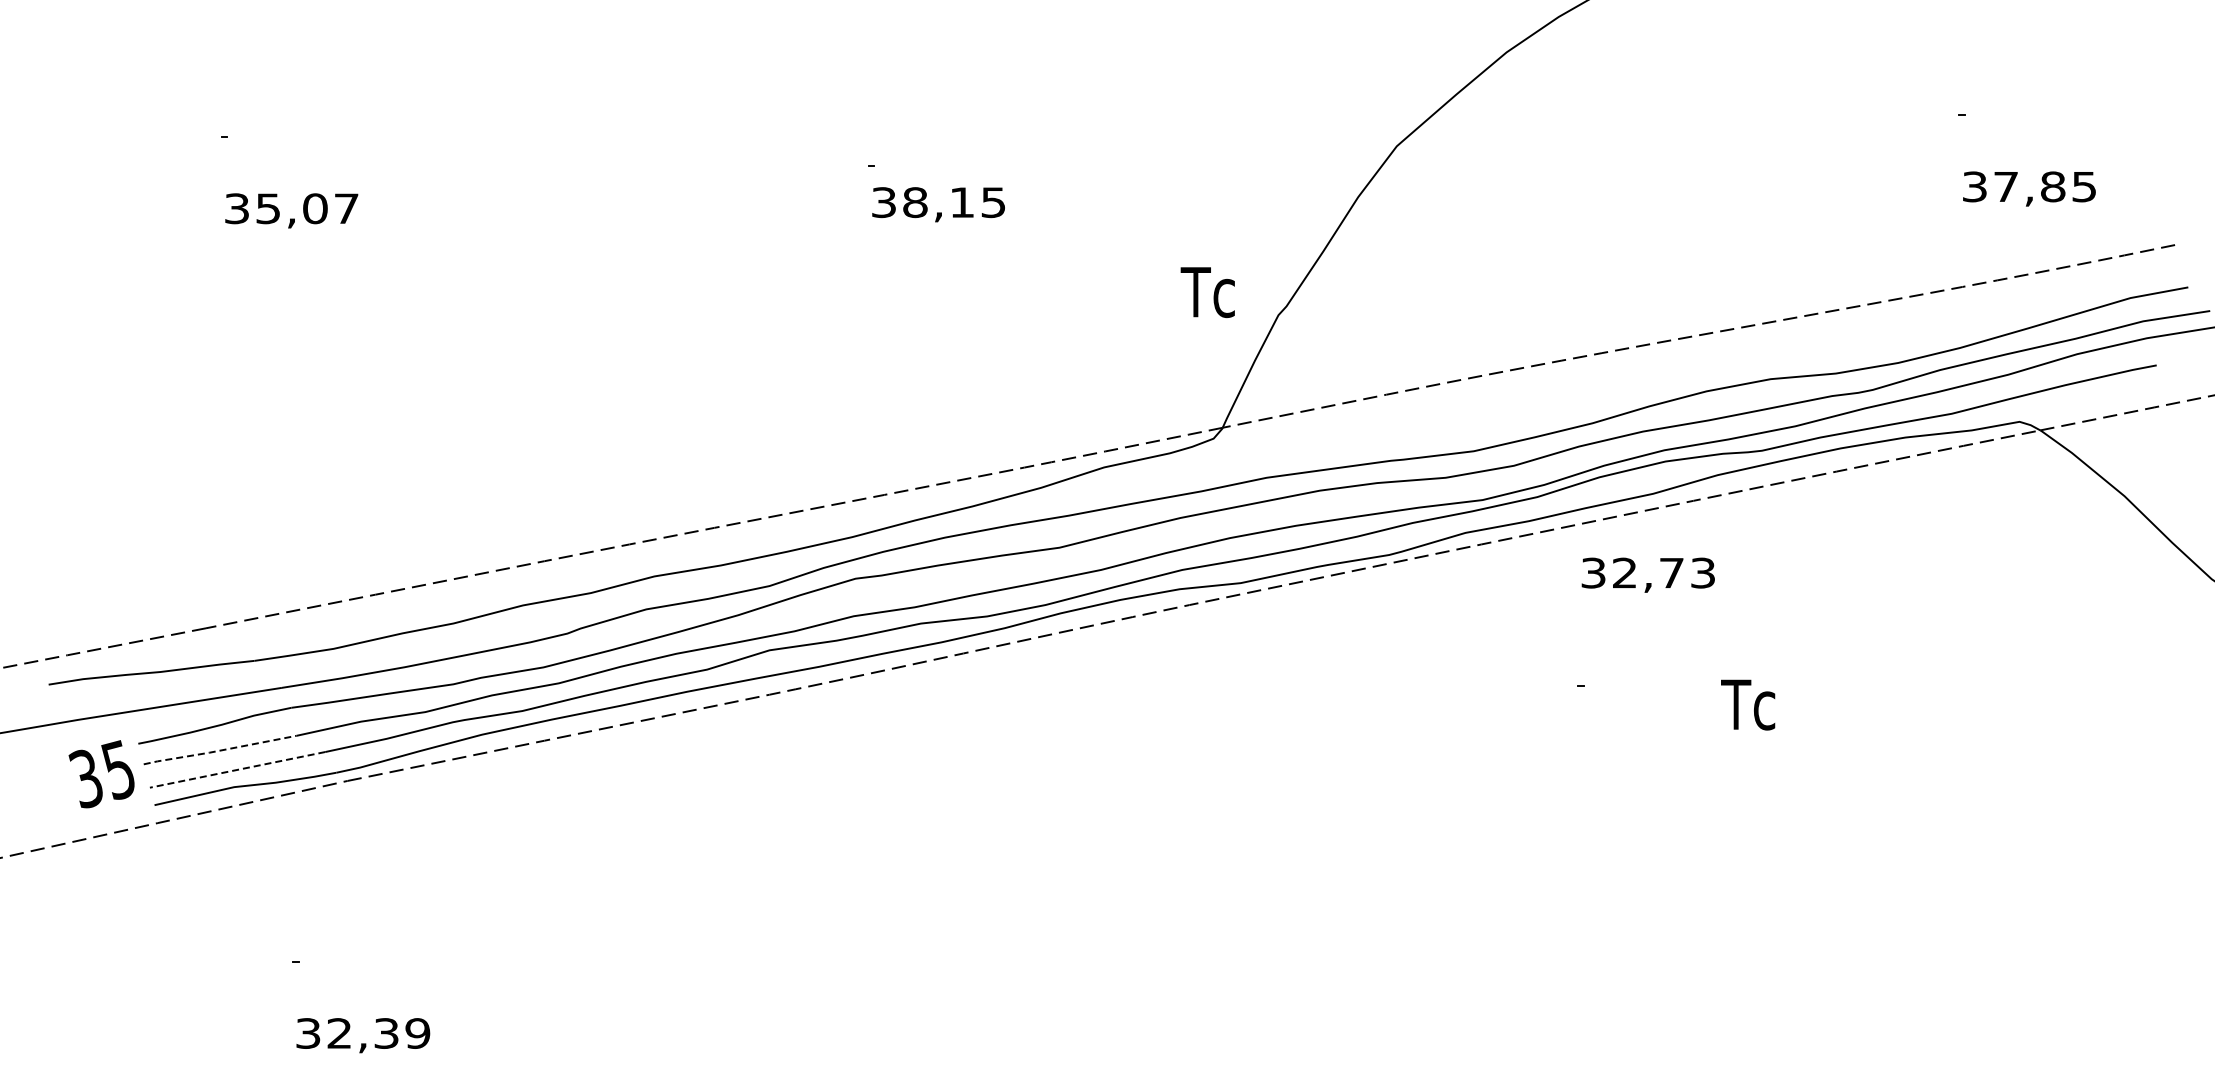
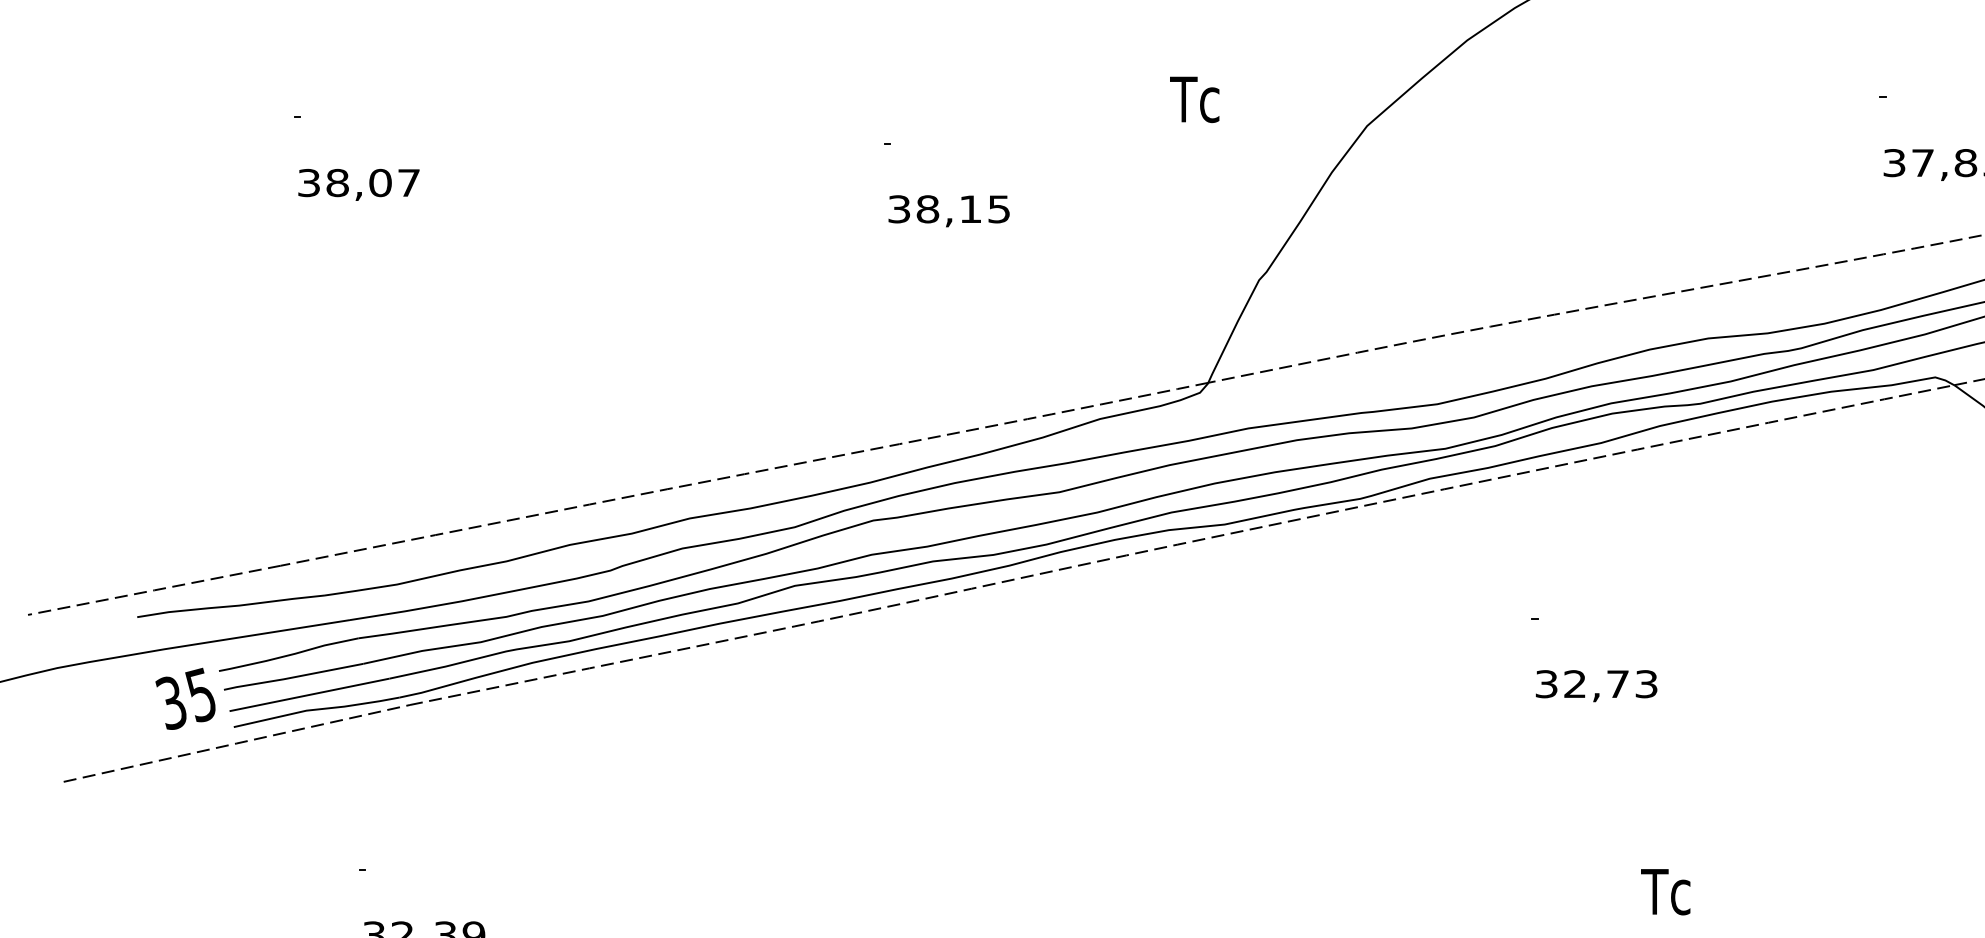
text: (938, 204) -> (949, 211), moved
text: (268, 208) -> (337, 182), 35,07 -> 38,07
text: (1207, 292) -> (1194, 99), moved
text: (1647, 574) -> (1595, 685), moved
text: (1748, 704) -> (1666, 891), moved
line: (219, 750) -> (293, 677), dashed -> solid
line: (237, 769) -> (309, 694), dashed -> solid

